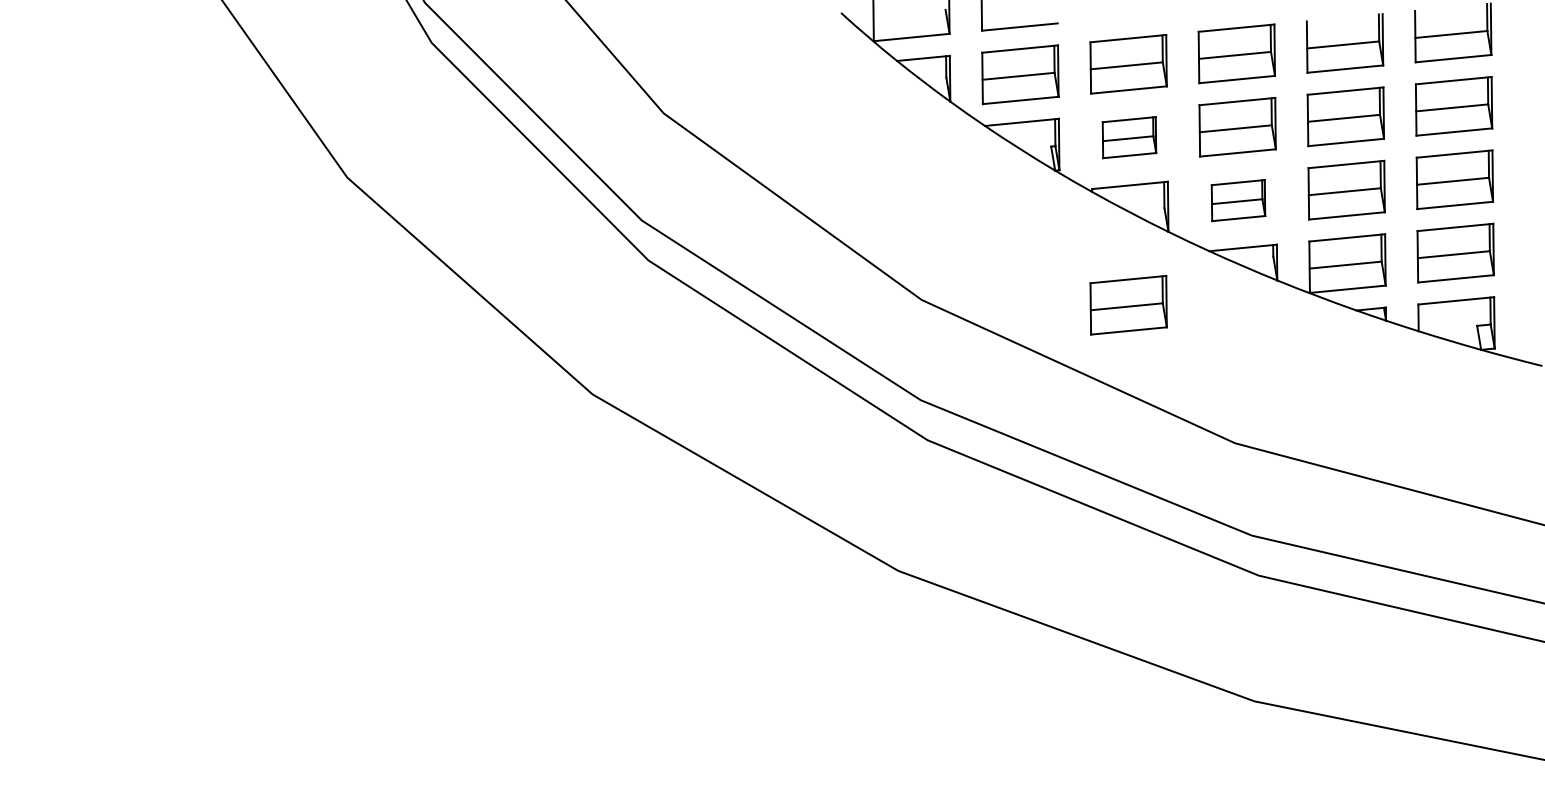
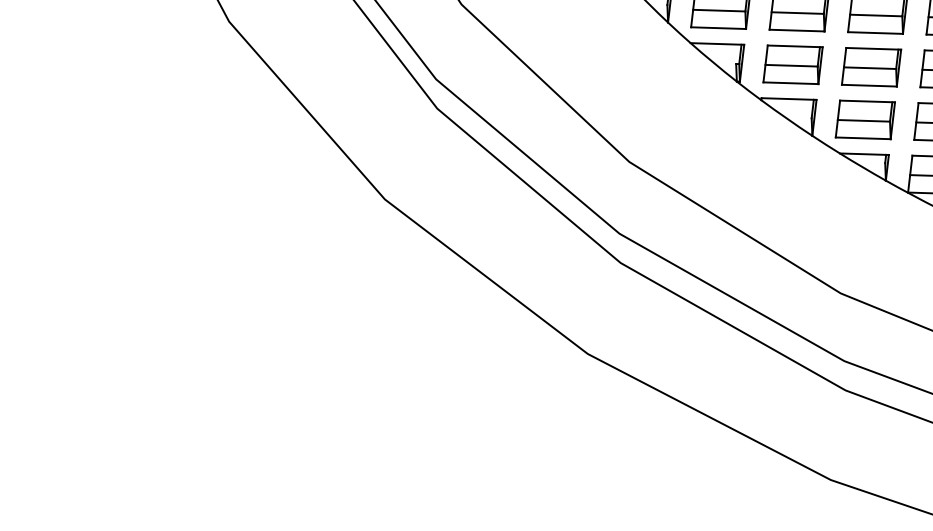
part: (1129, 137) -> (793, 64), size x1.43
part: (1238, 200) -> (865, 119), size x1.43
part: (1128, 305) -> (776, 184), removed

